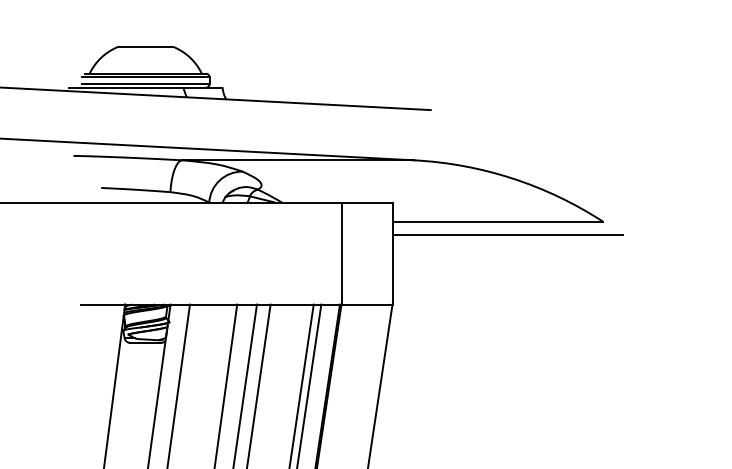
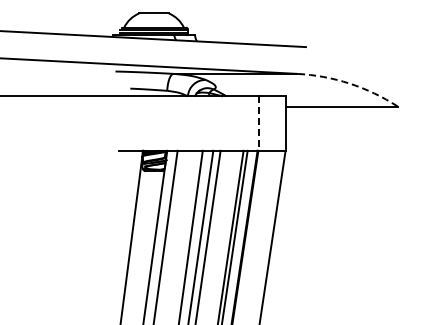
arc: (512, 178) -> (349, 83), solid -> dashed
line: (506, 234) -> (346, 113), removed
line: (341, 255) -> (258, 124), solid -> dashed

